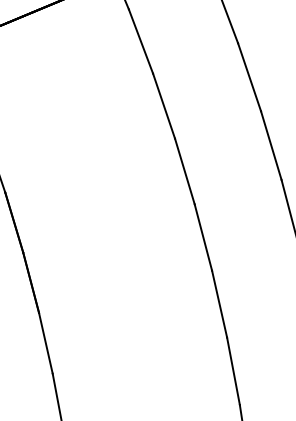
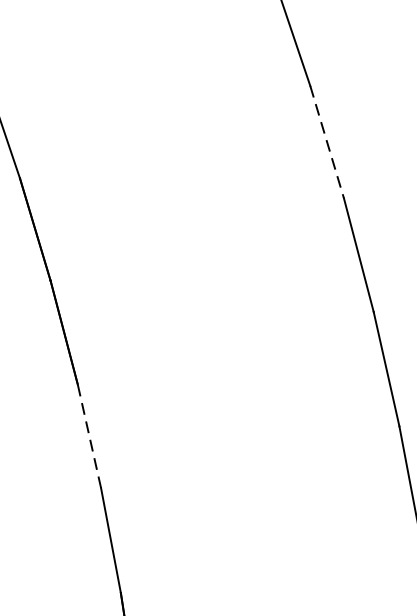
line: (185, 171) -> (328, 142), solid -> dashed
line: (45, 342) -> (88, 434), solid -> dashed

